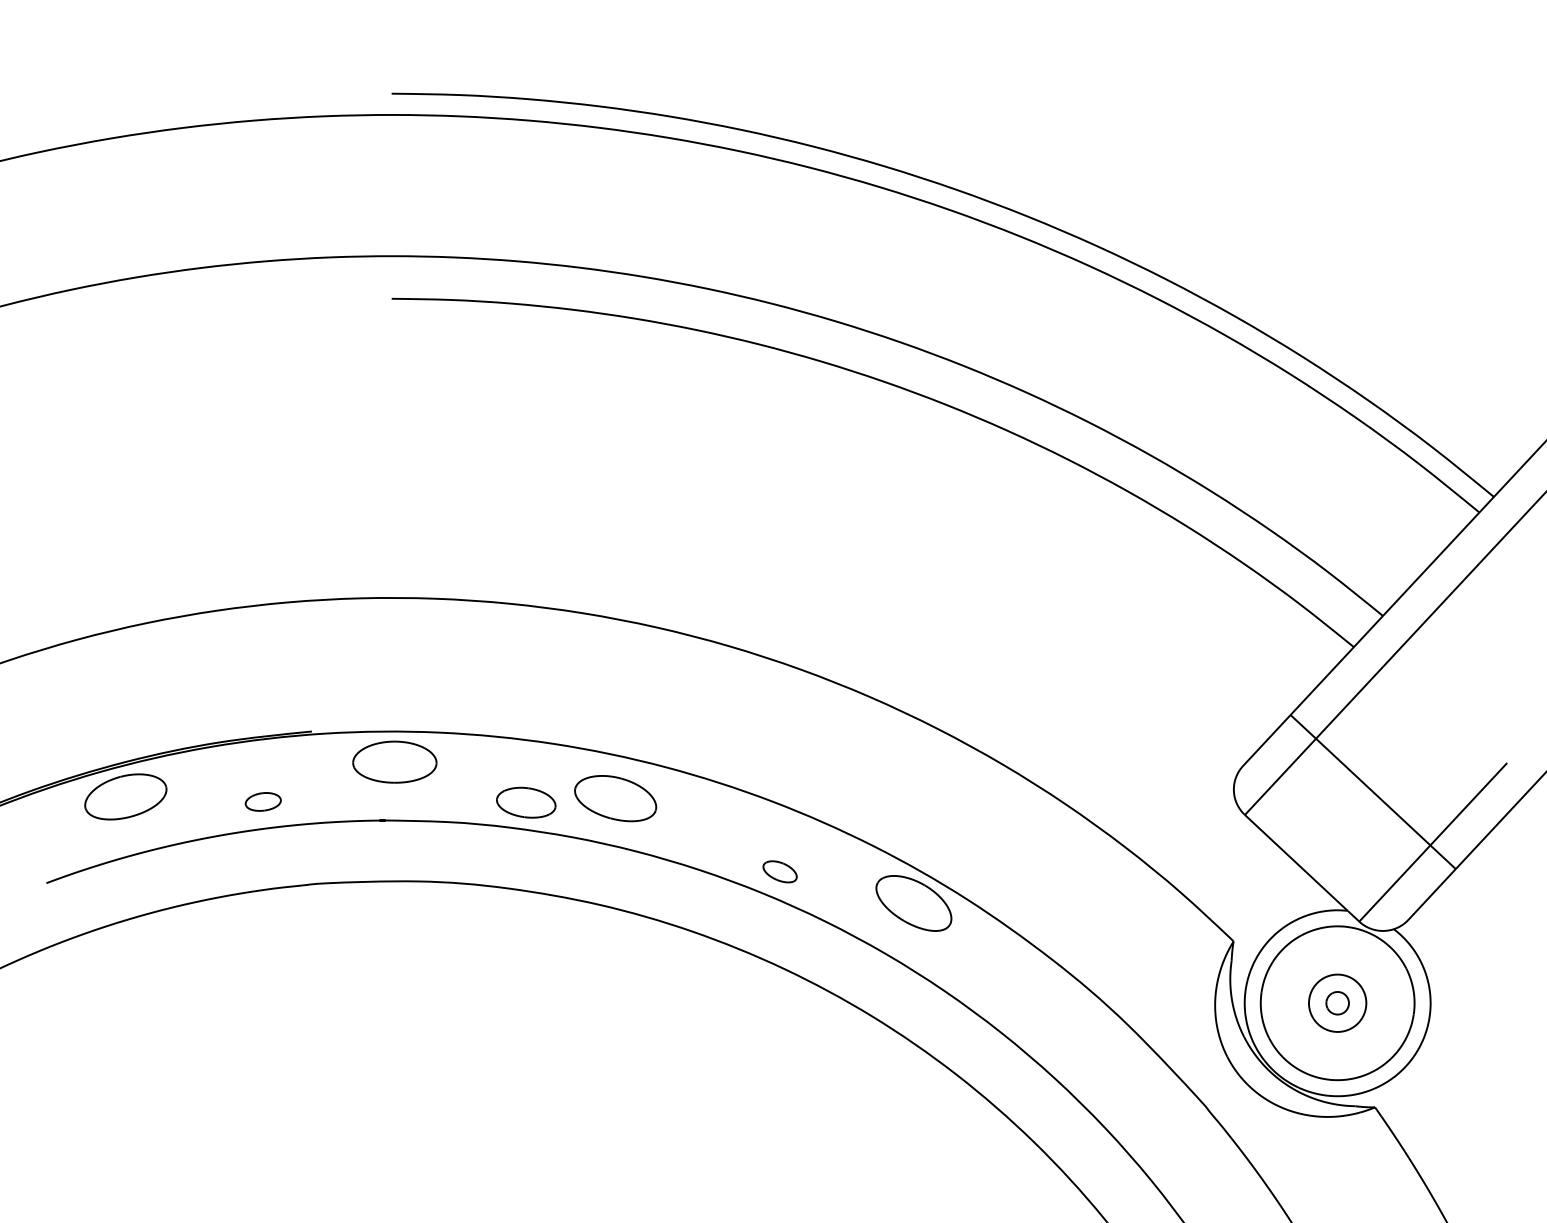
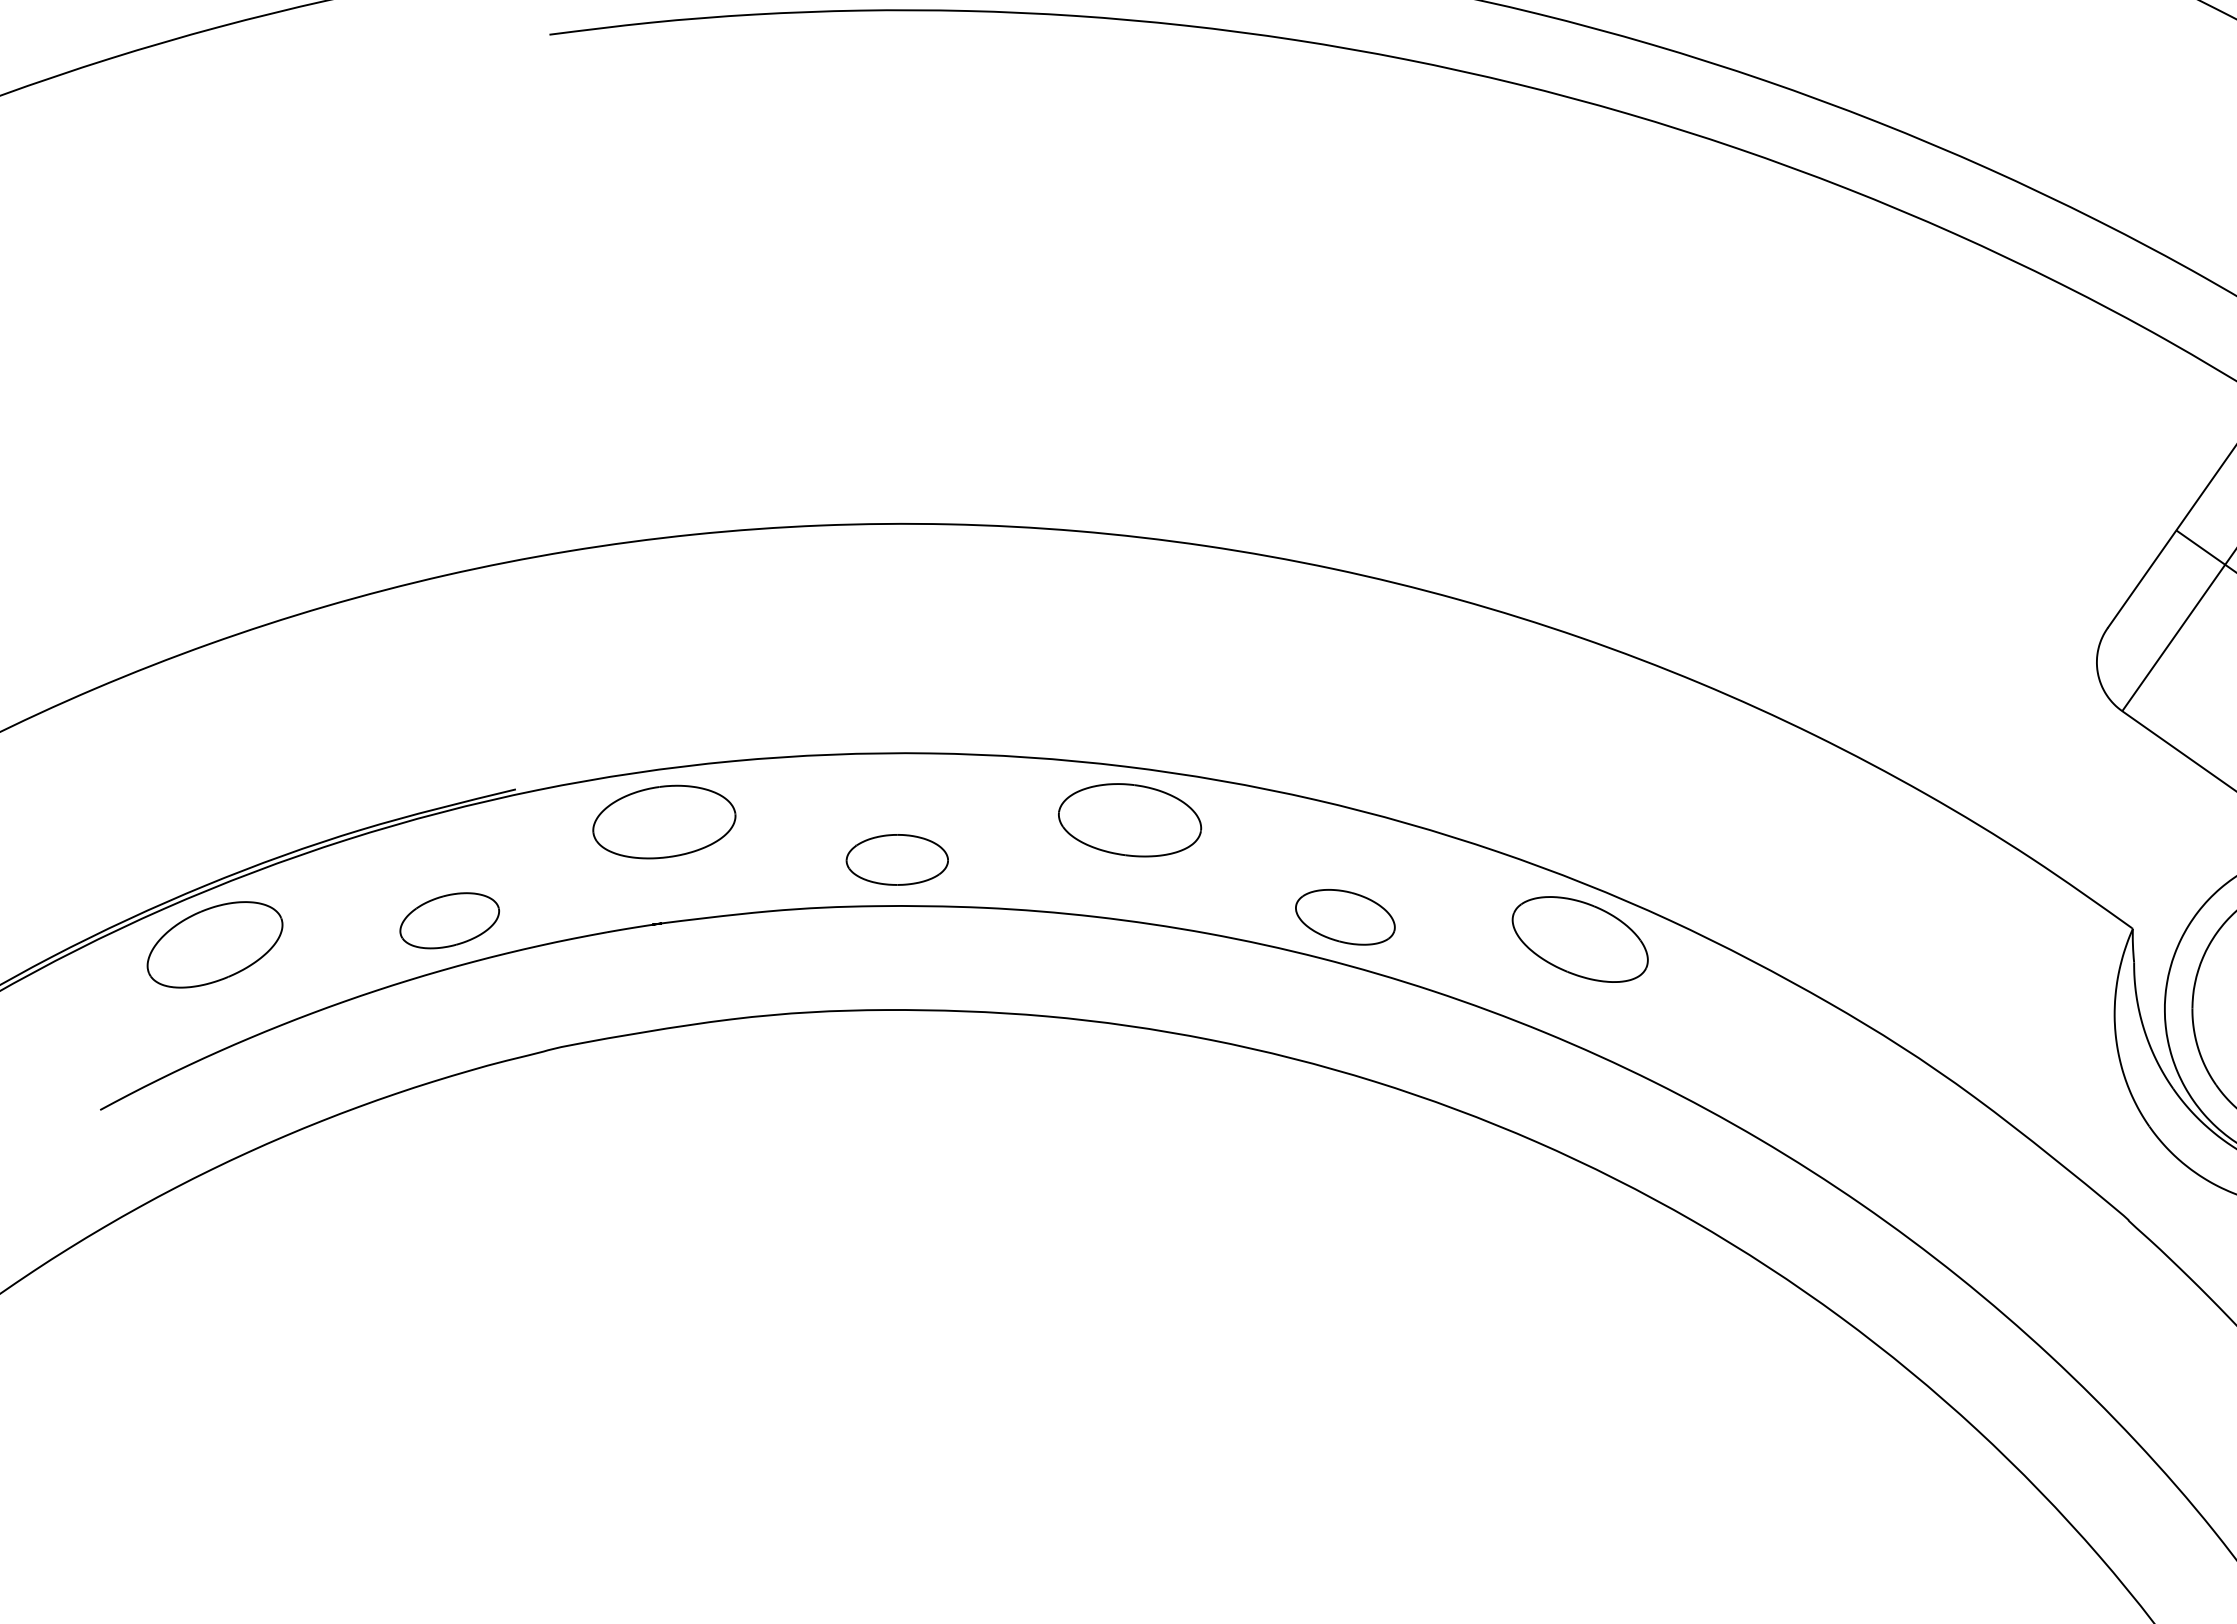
part: (615, 798) -> (1129, 820), moved
part: (263, 801) -> (450, 919), size x1.67
part: (779, 871) -> (1344, 917), size x1.67

